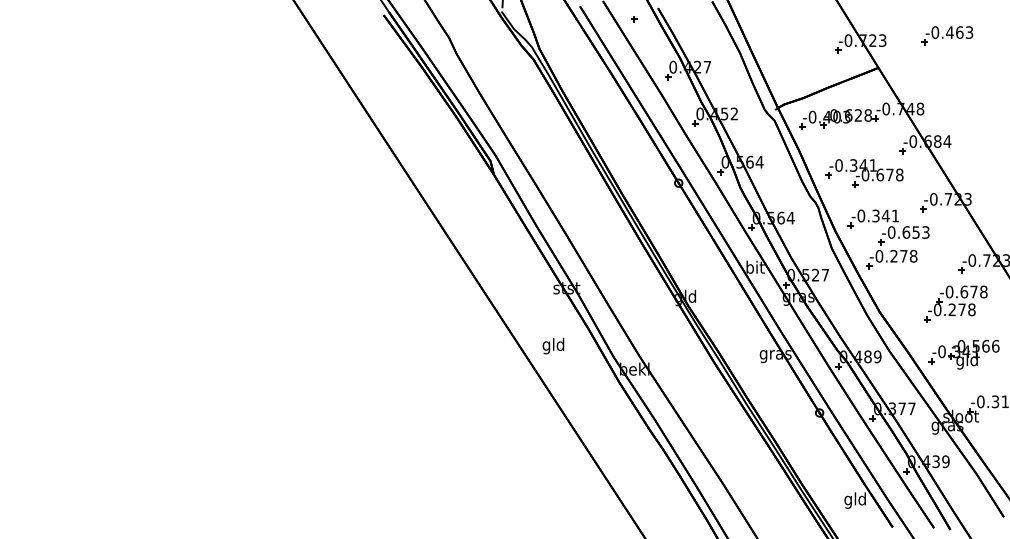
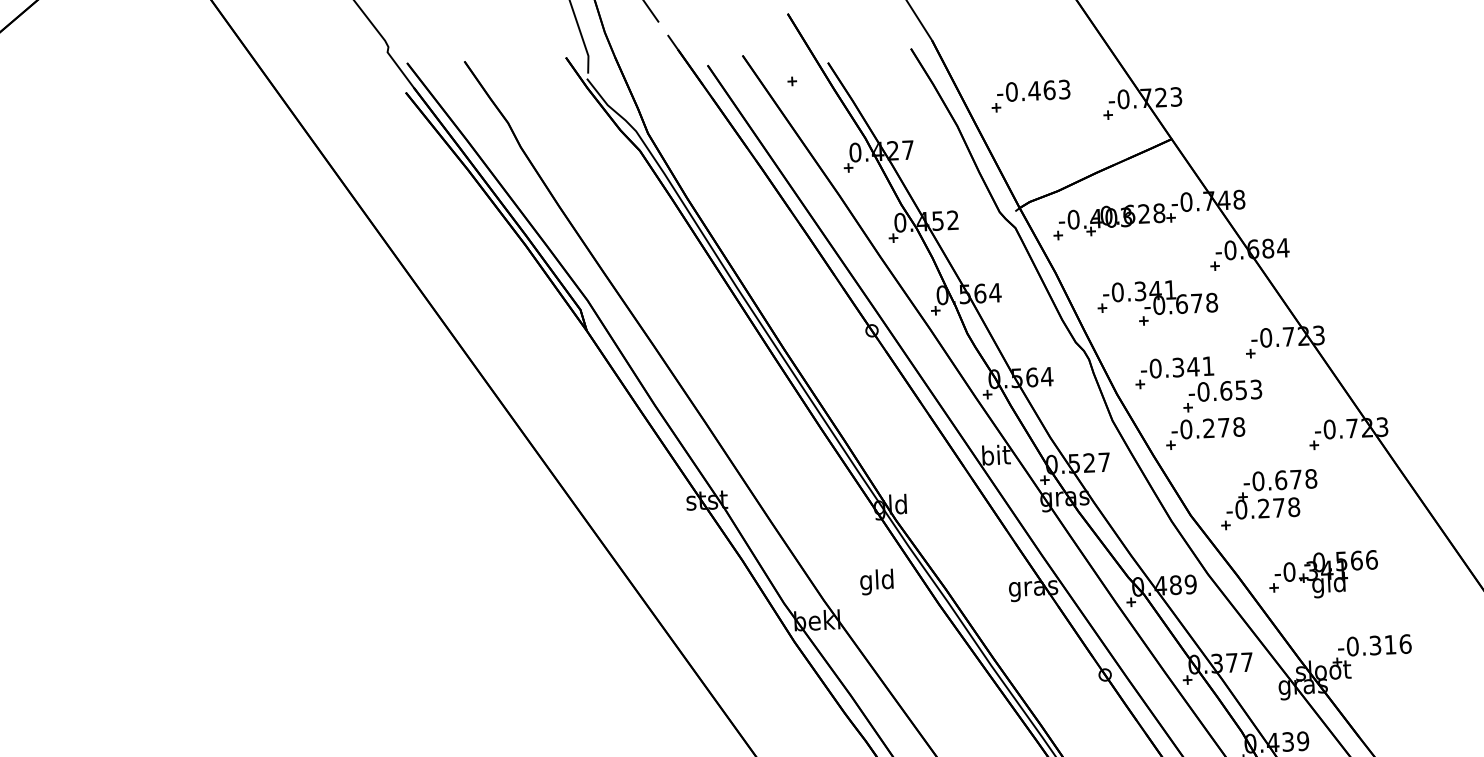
part: (947, 35) -> (1030, 95), moved
part: (955, 303) -> (1268, 498), moved
text: (553, 345) -> (876, 581), moved

